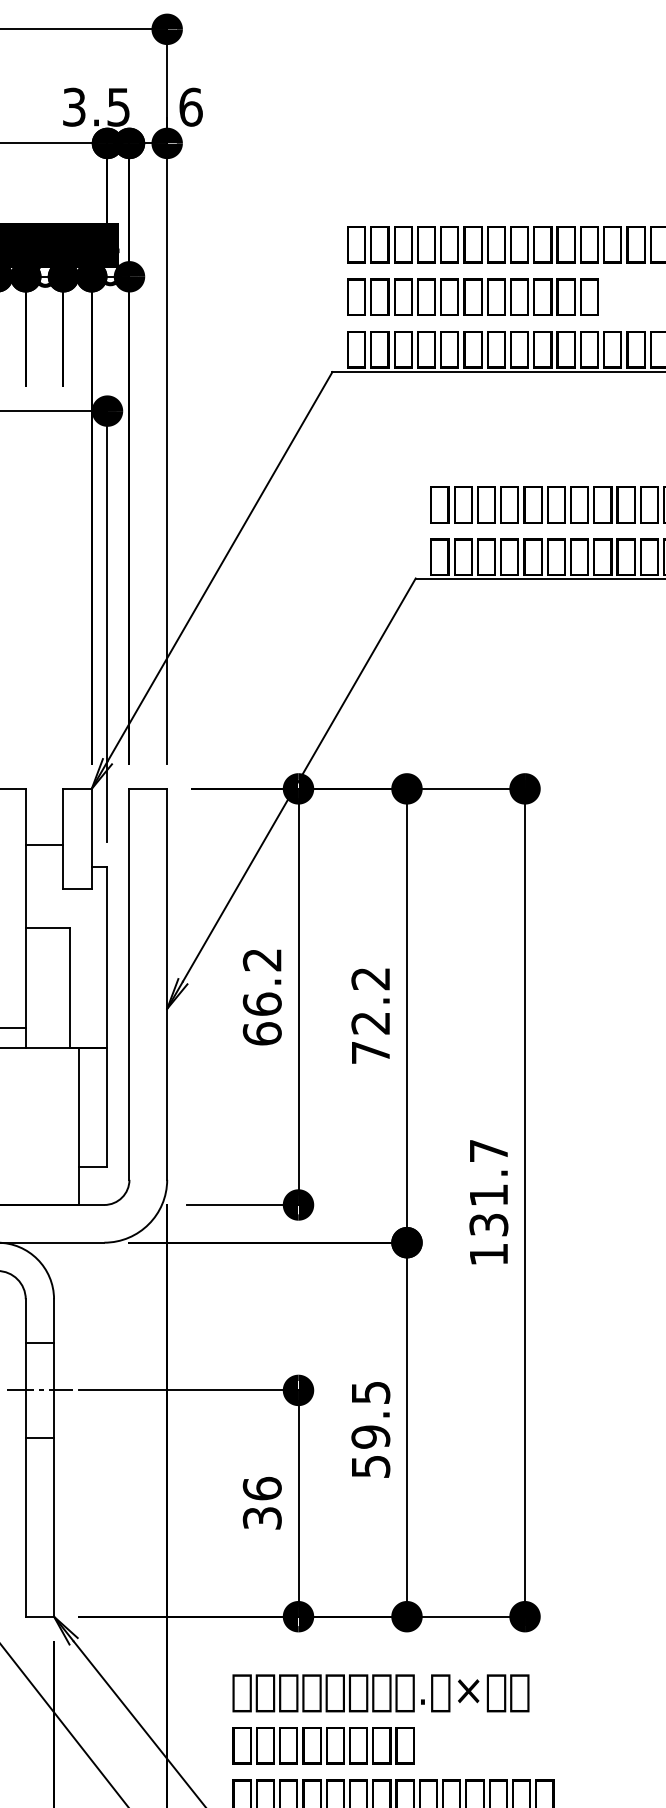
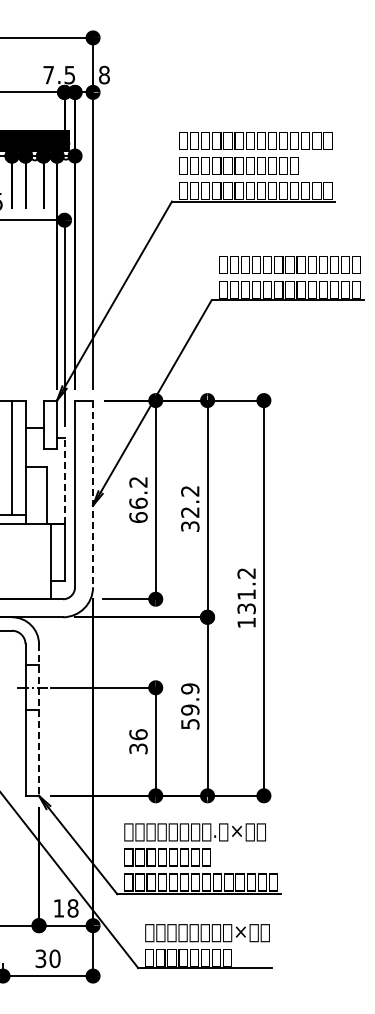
text: (73, 105) -> (48, 74), 3.5 -> 7.5
text: (191, 105) -> (104, 74), 6 -> 8
line: (107, 956) -> (64, 480), solid -> dashed
line: (168, 985) -> (93, 494), solid -> dashed
text: (371, 1052) -> (190, 526), 72.2 -> 32.2
text: (488, 1151) -> (246, 573), 131.7 -> 131.2
text: (371, 1391) -> (190, 688), 59.5 -> 59.9
line: (54, 1458) -> (39, 720), solid -> dashed

